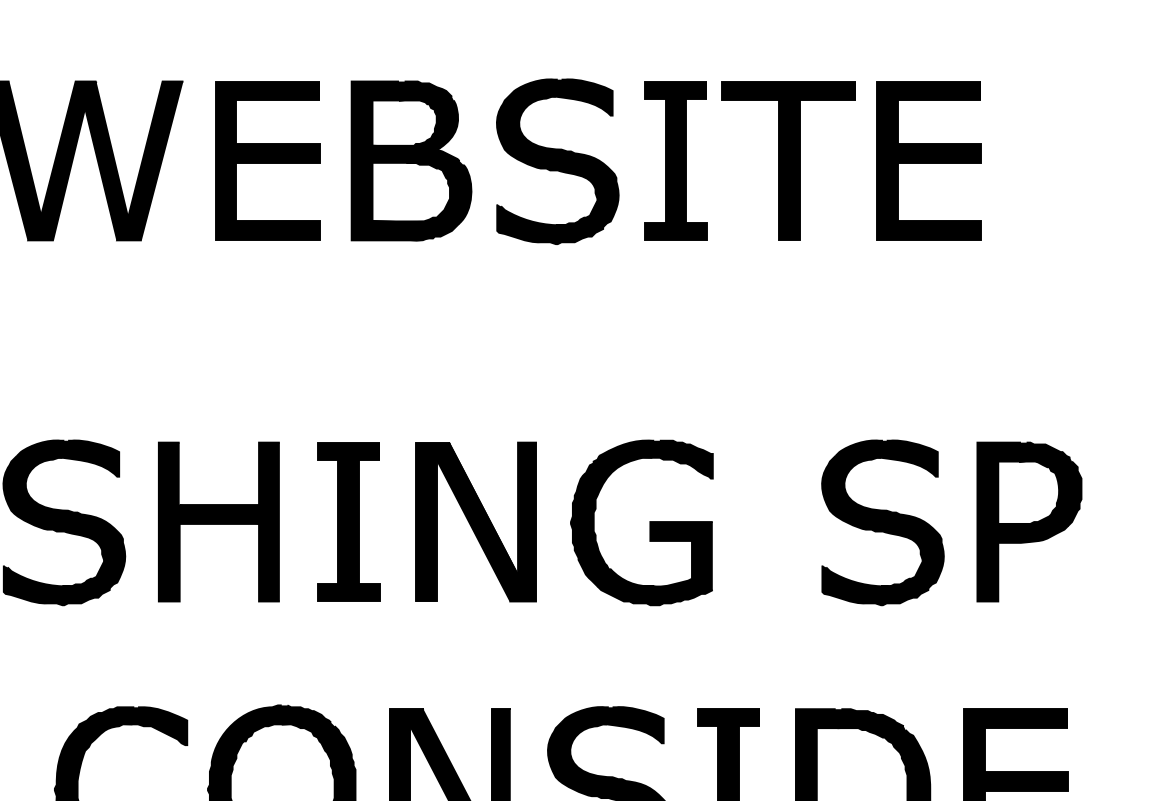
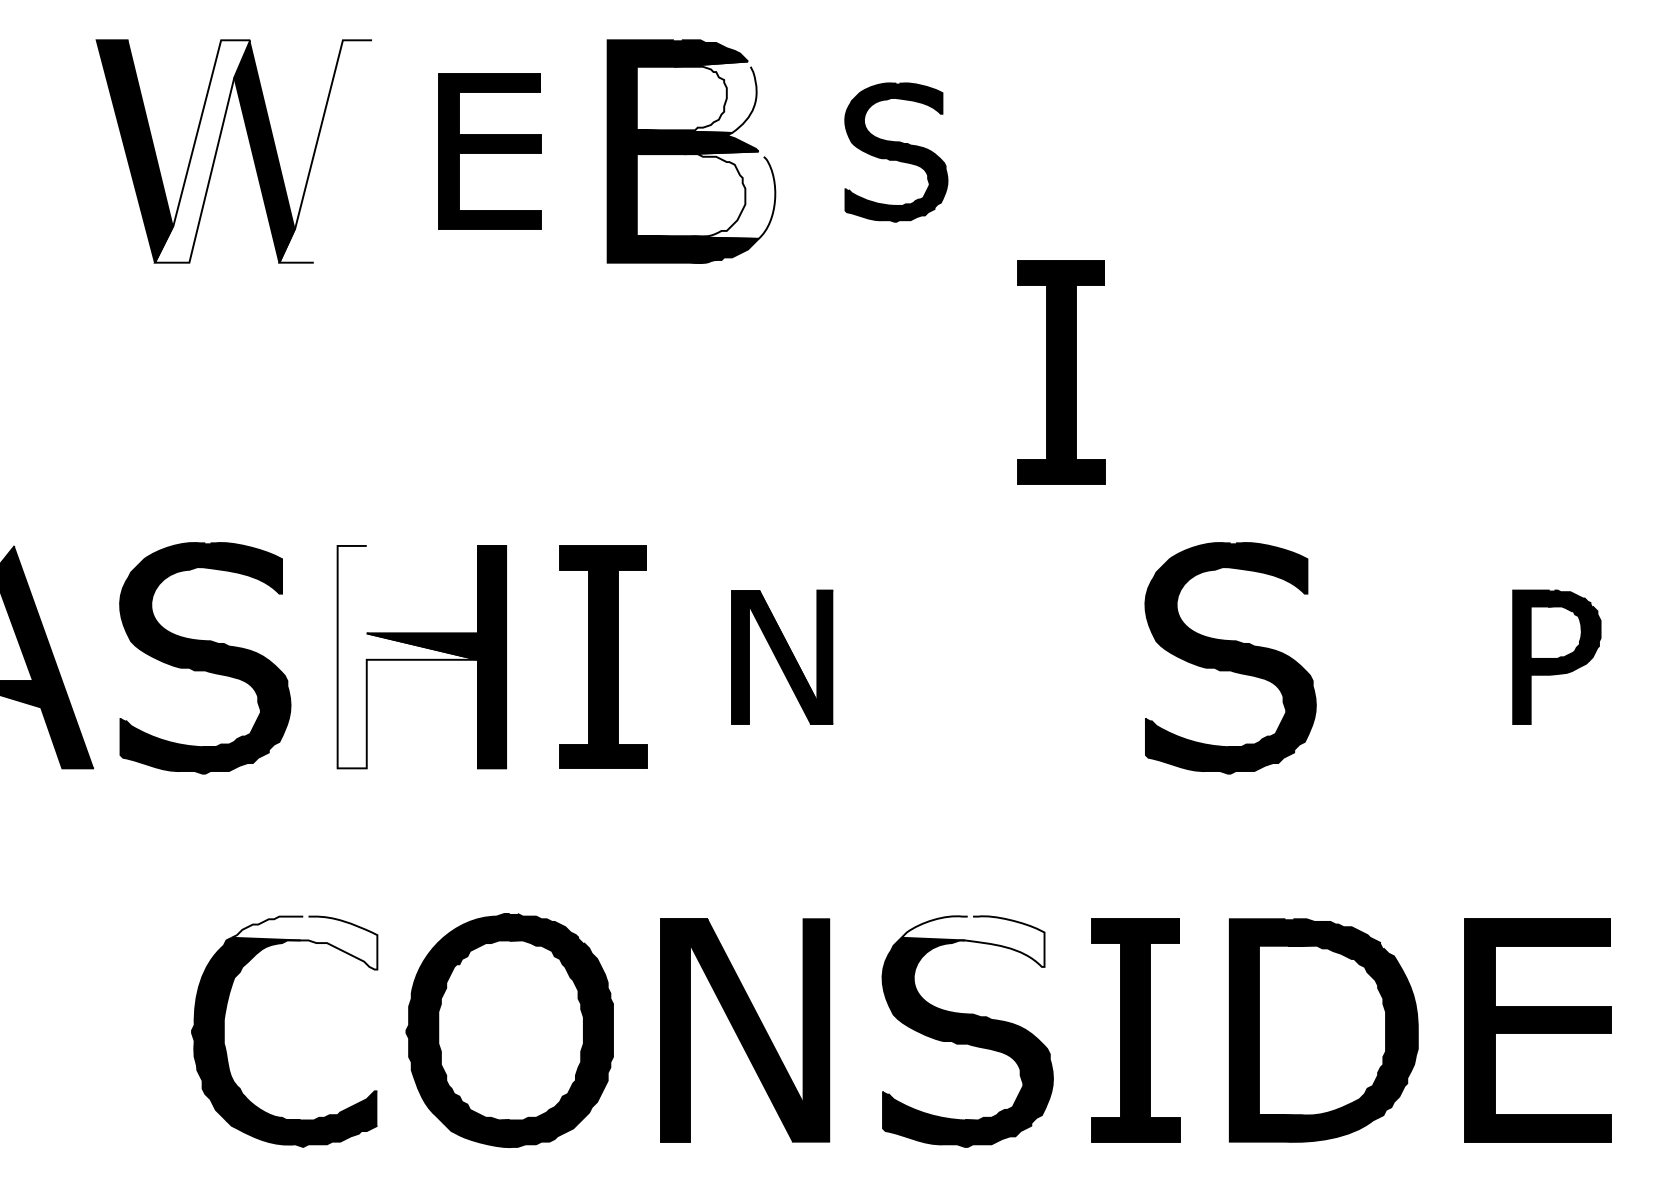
fill: (415, 121) -> (696, 96), removed
fill: (62, 160) -> (202, 151), removed
fill: (150, 160) -> (325, 151), removed
part: (267, 160) -> (489, 151), size x0.7
part: (675, 160) -> (1061, 372), moved
part: (789, 160) -> (1220, 151), removed
part: (929, 160) -> (1416, 151), removed
part: (557, 161) -> (896, 152), size x0.6
fill: (421, 191) -> (705, 194), removed
fill: (208, 521) -> (407, 656), removed
part: (476, 522) -> (782, 657), size x0.6
part: (1029, 522) -> (1556, 657), size x0.6
part: (650, 523) -> (1025, 658), removed
part: (882, 523) -> (1230, 658), moved
fill: (135, 725) -> (304, 942), removed
fill: (612, 725) -> (972, 941), removed

